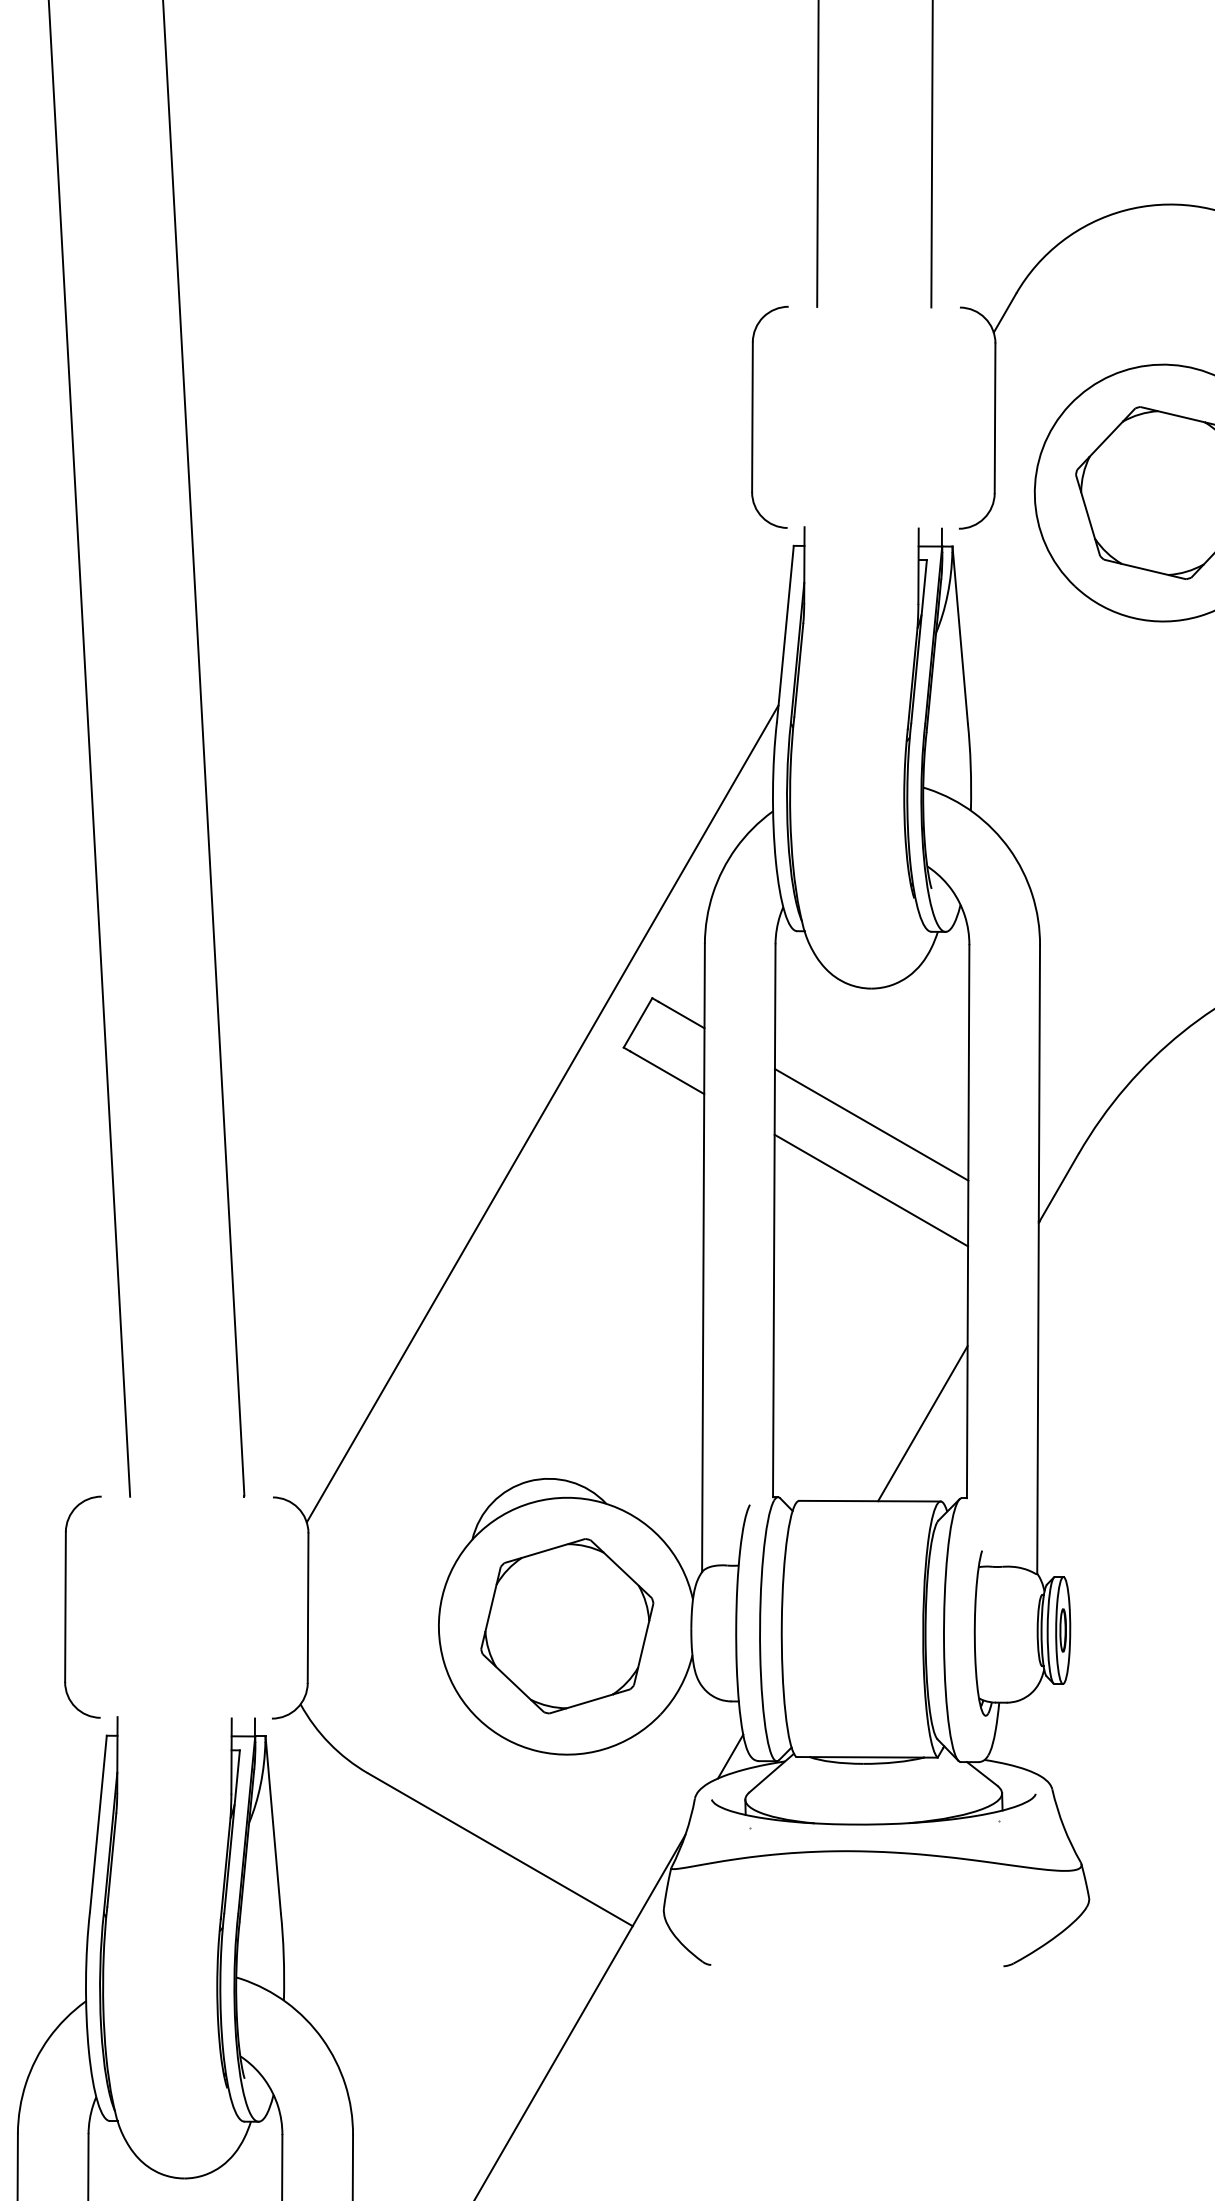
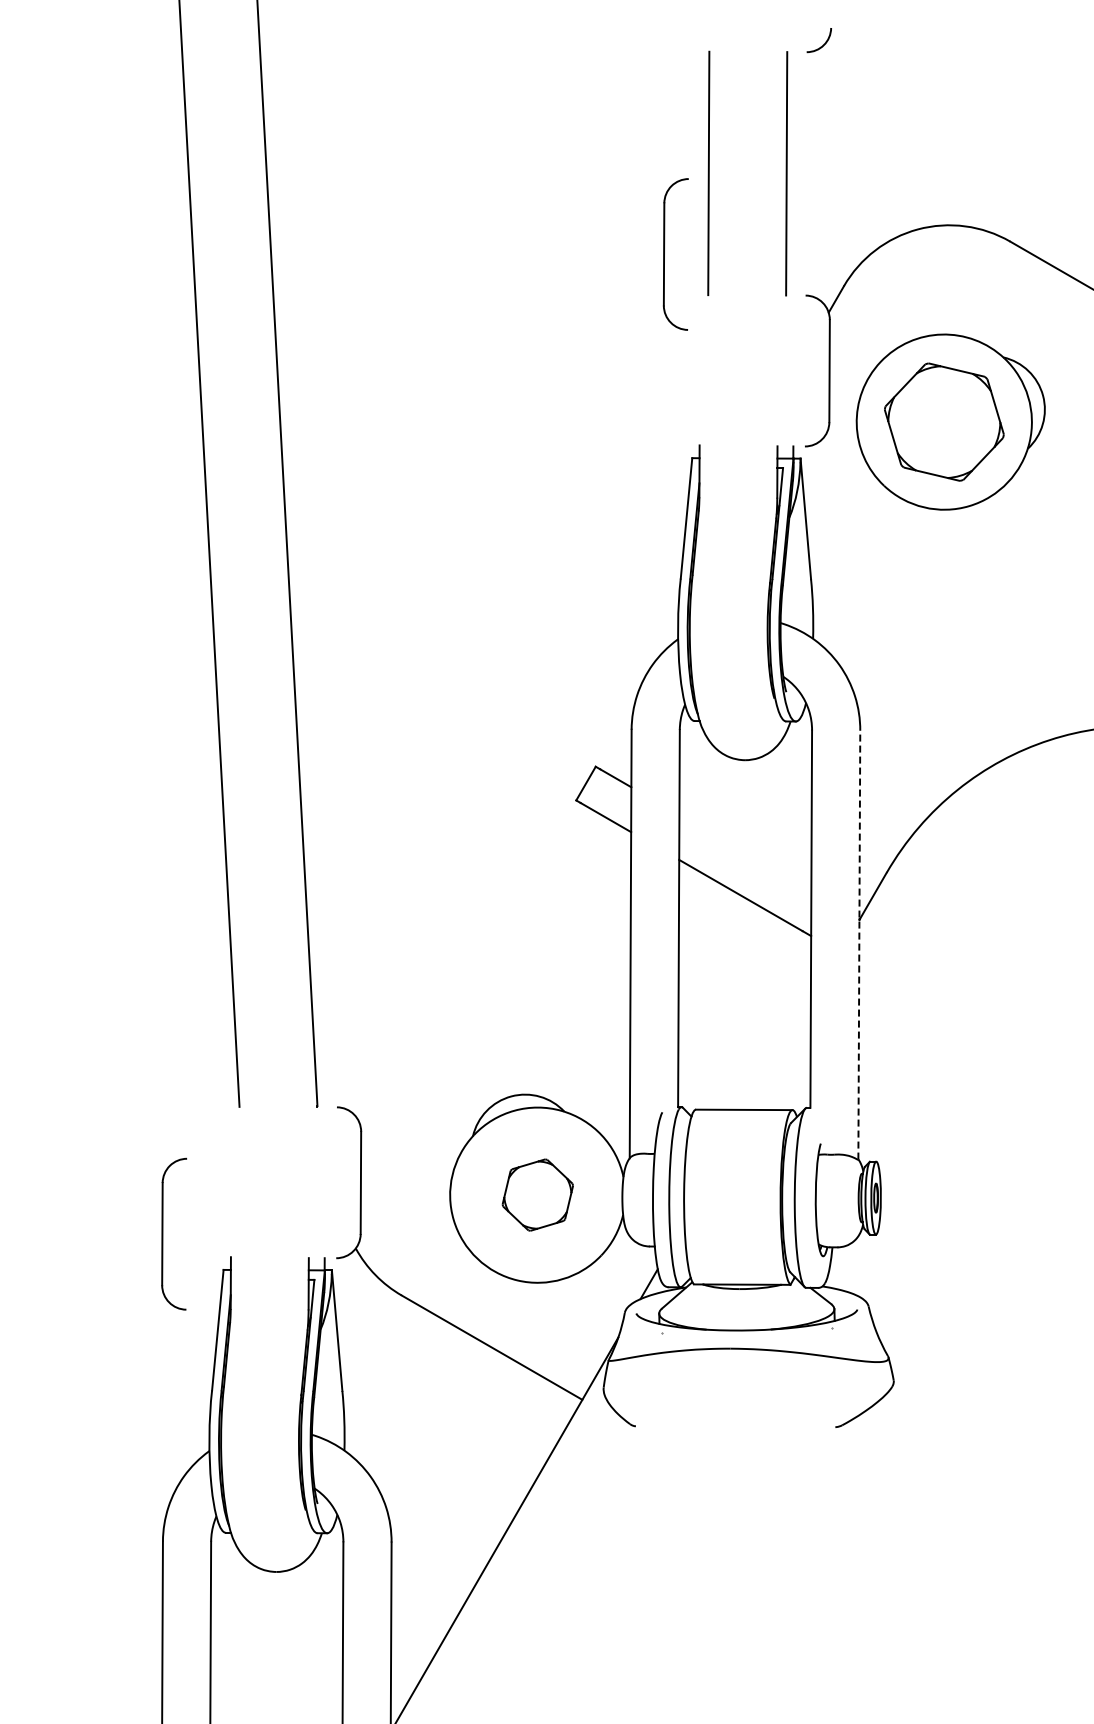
part: (753, 417) -> (664, 254), moved
line: (541, 1113) -> (520, 845), removed
line: (871, 1125) -> (745, 853), removed
line: (1038, 1258) -> (859, 944), solid -> dashed
line: (921, 1422) -> (779, 1056), removed
part: (67, 1606) -> (163, 1233), moved
part: (566, 1625) -> (537, 1194), size x0.6

